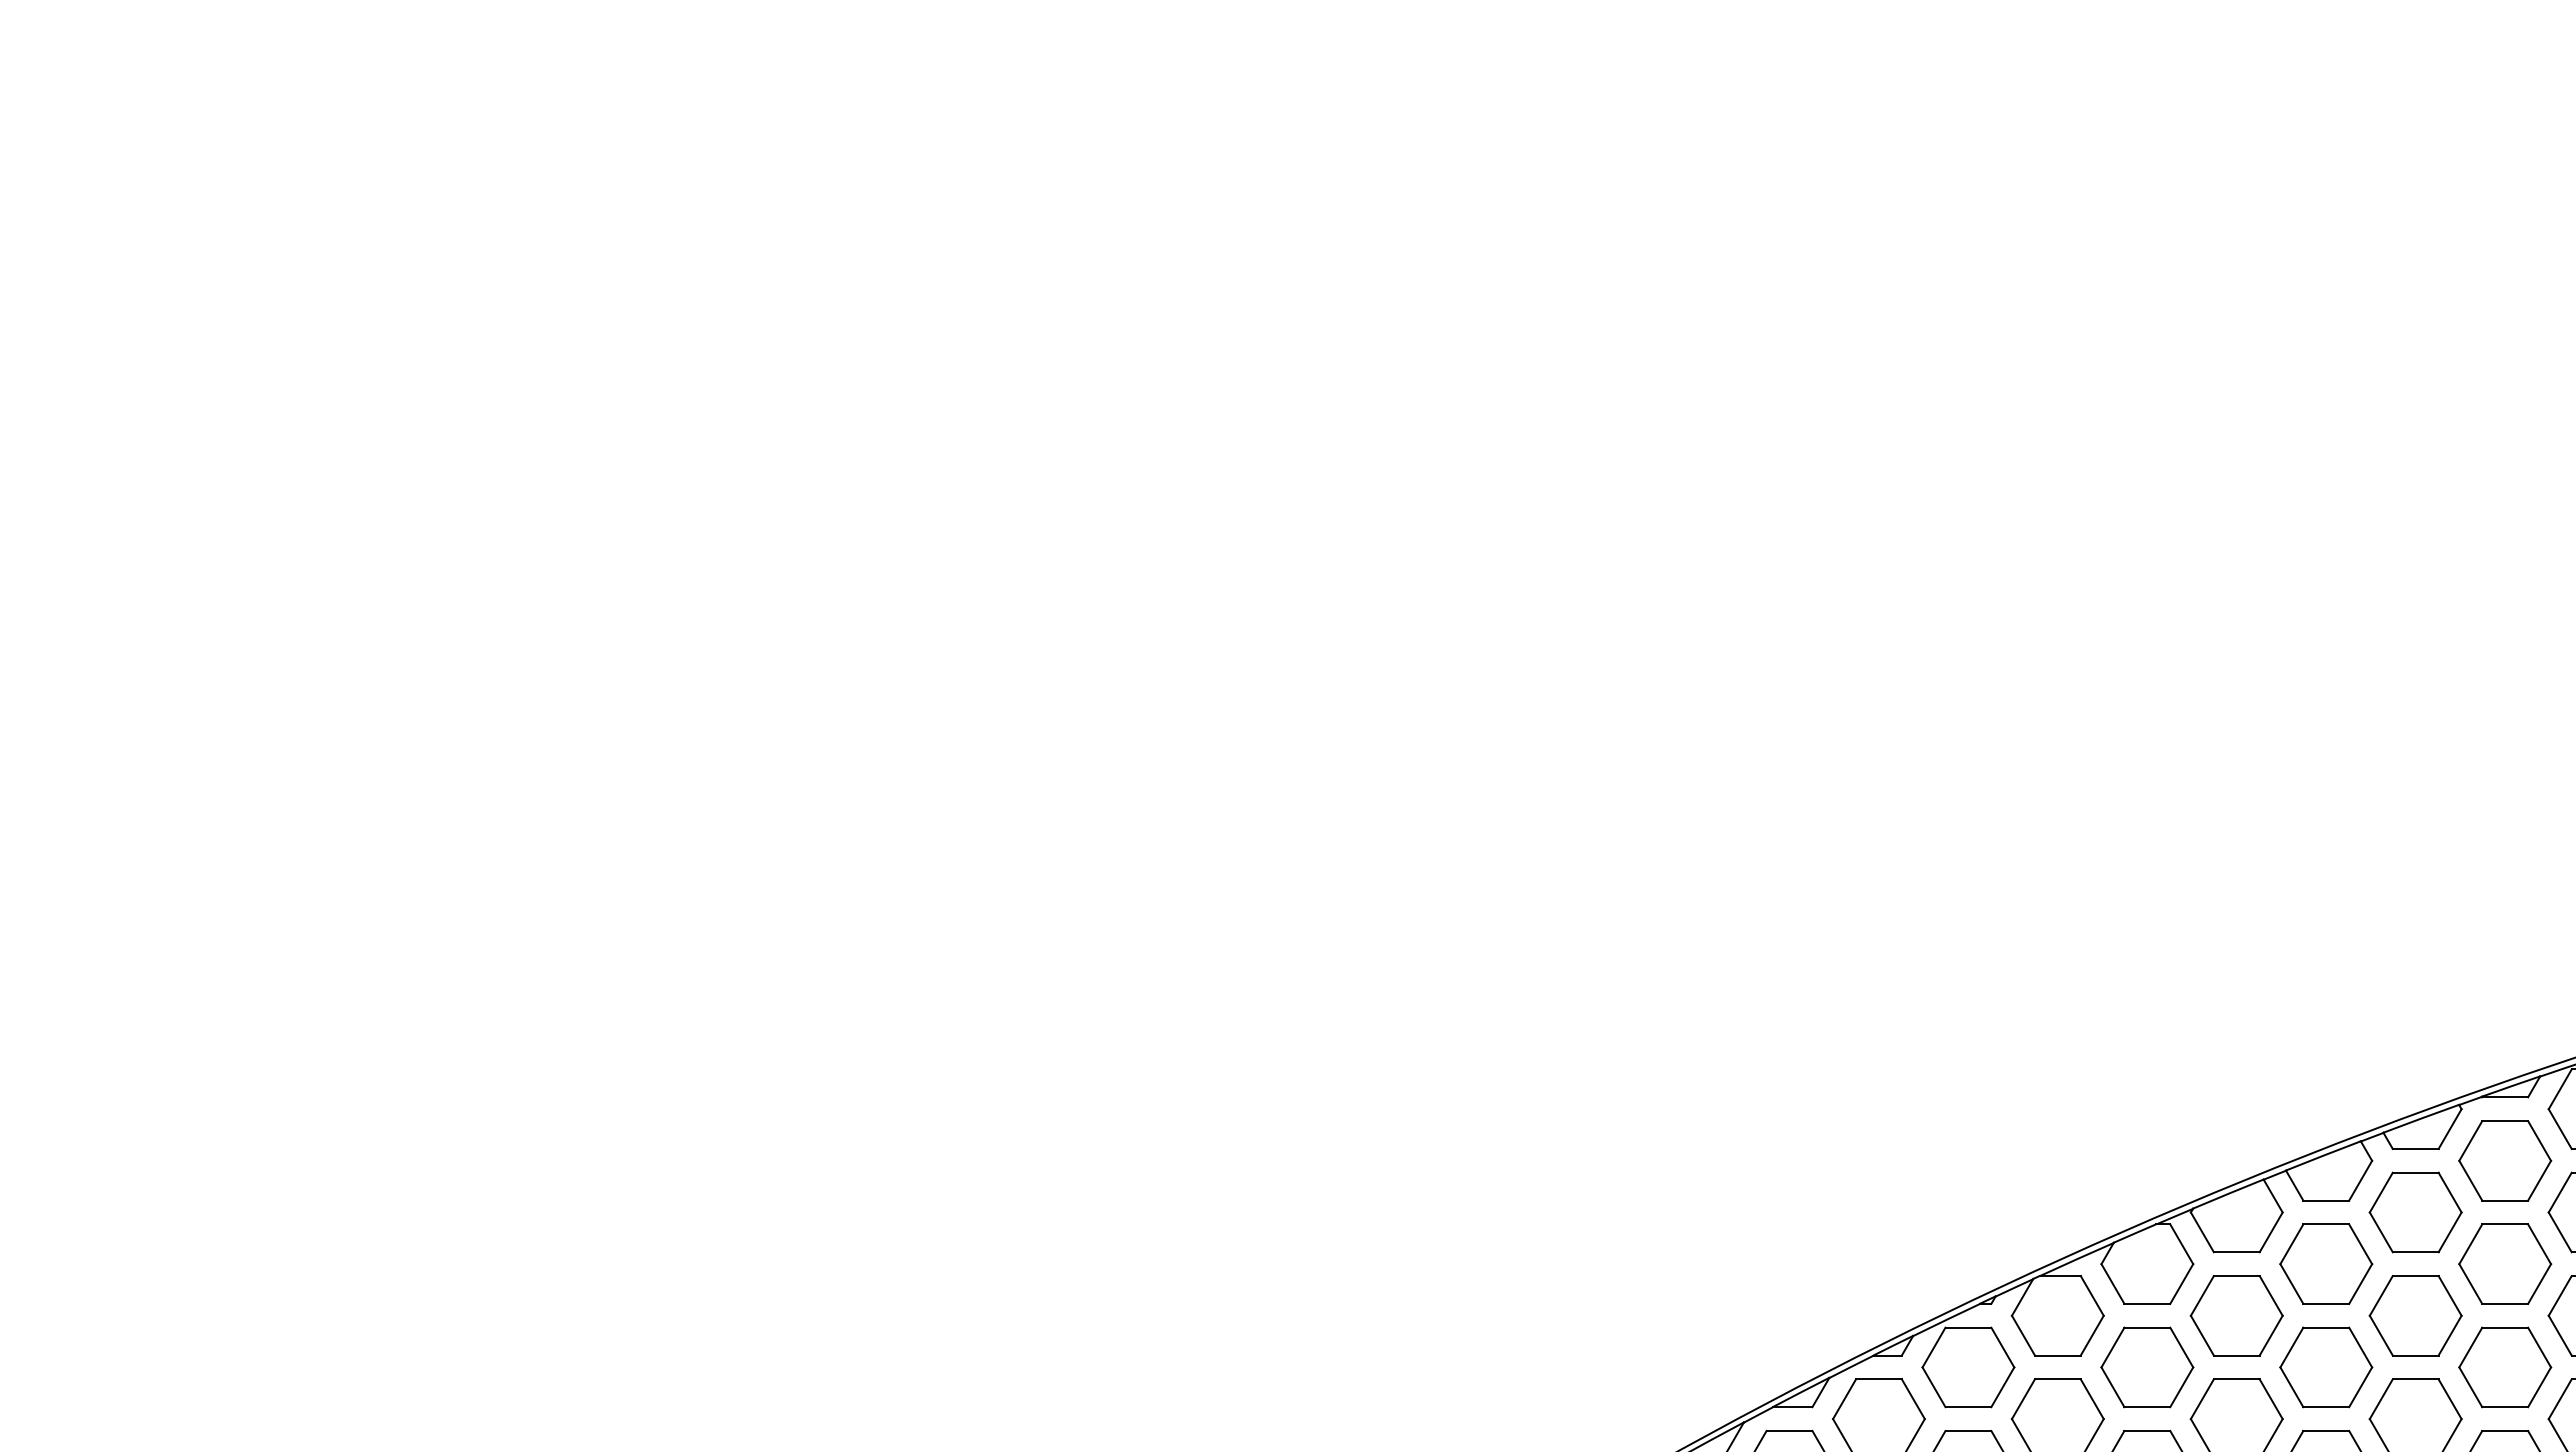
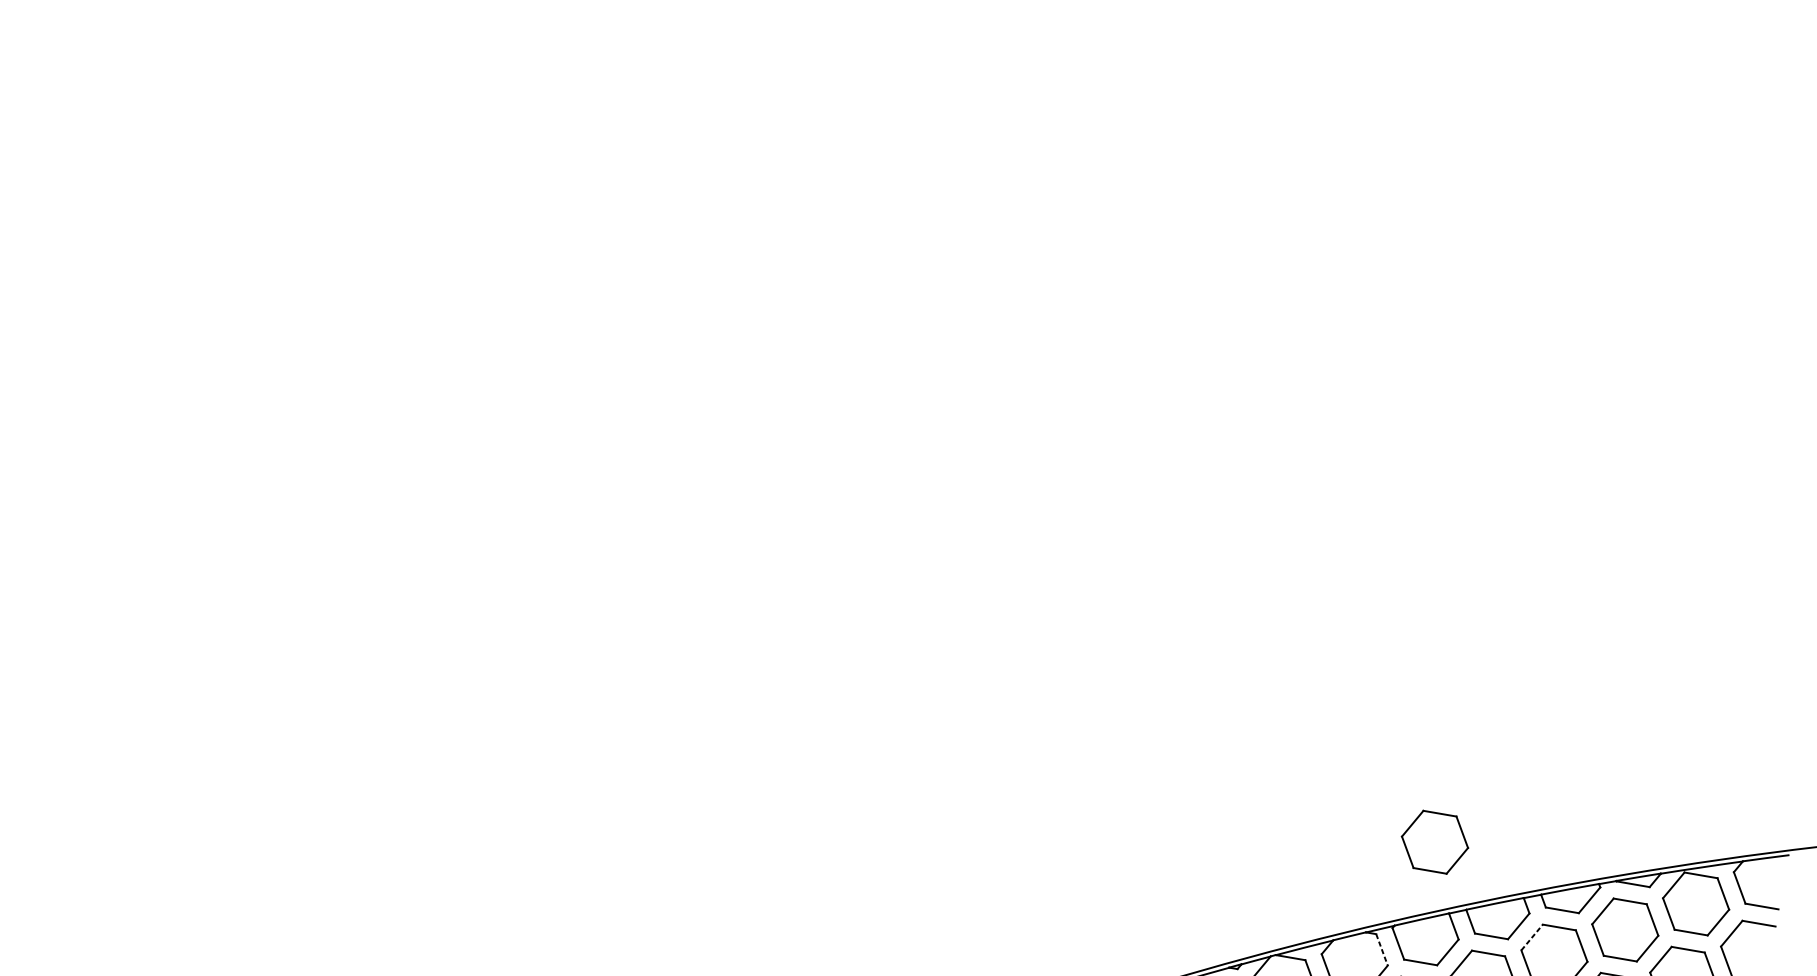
part: (2228, 1086) -> (1435, 842), added
line: (2381, 1192) -> (1532, 937), solid -> dashed
line: (2181, 1244) -> (1381, 949), solid -> dashed

